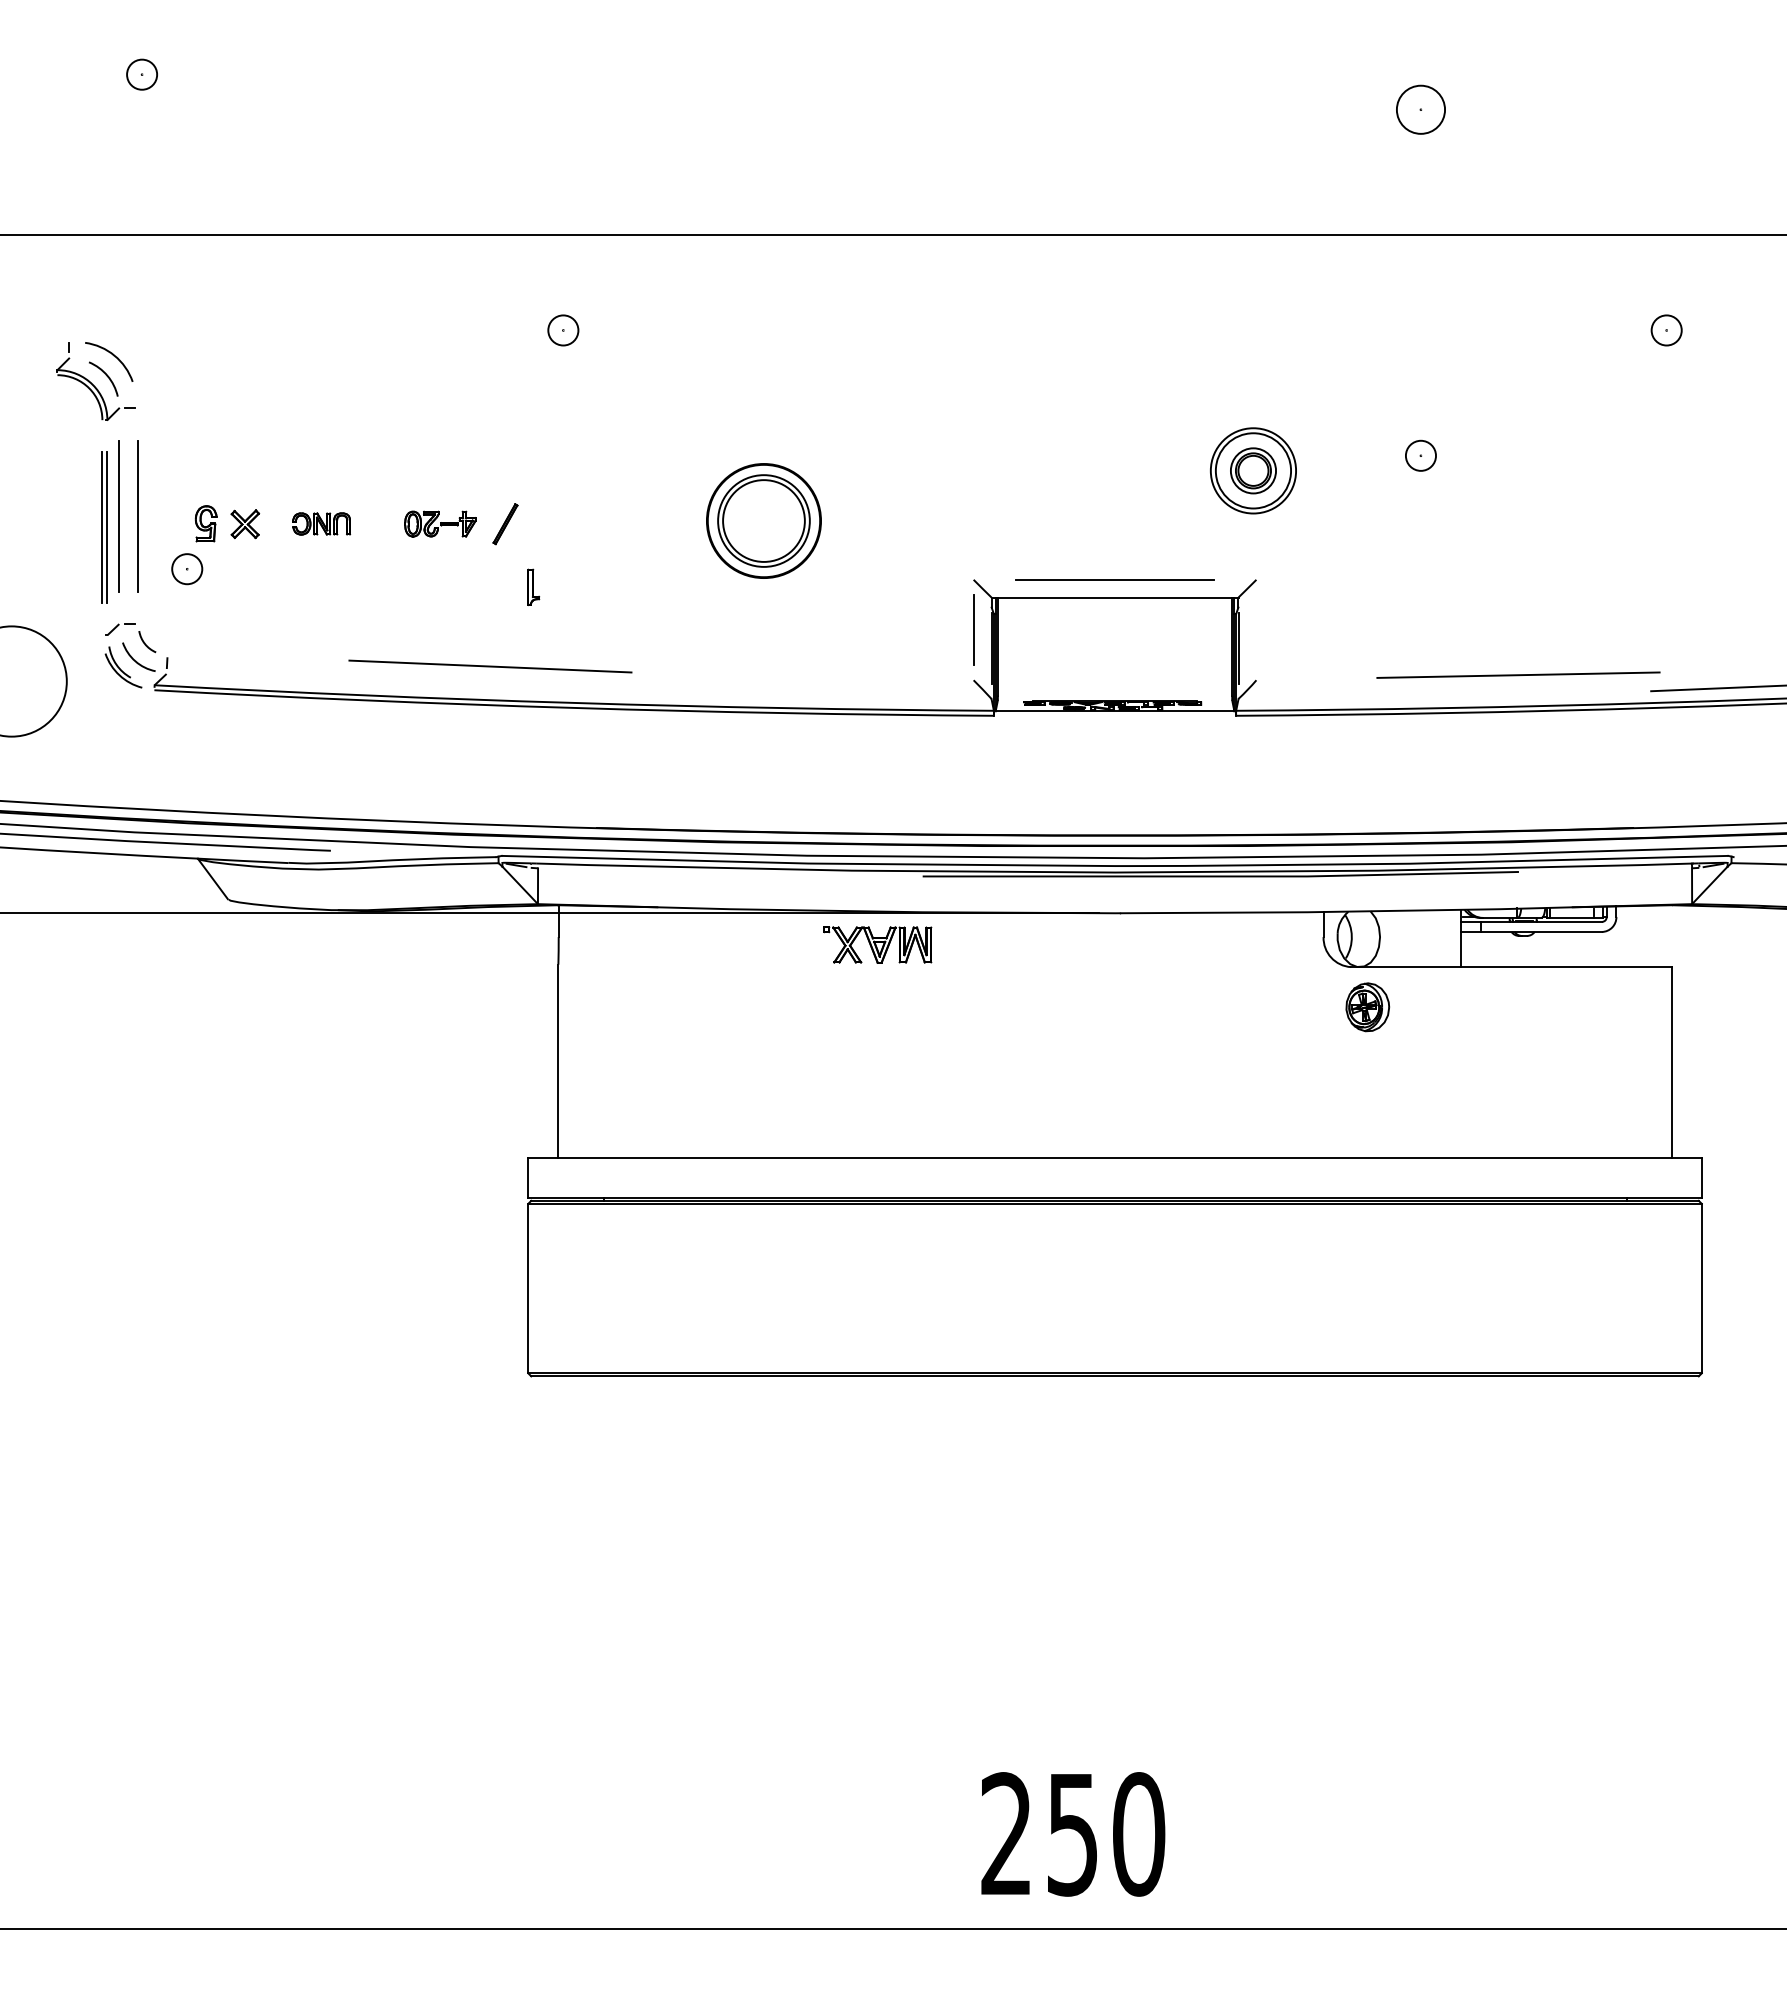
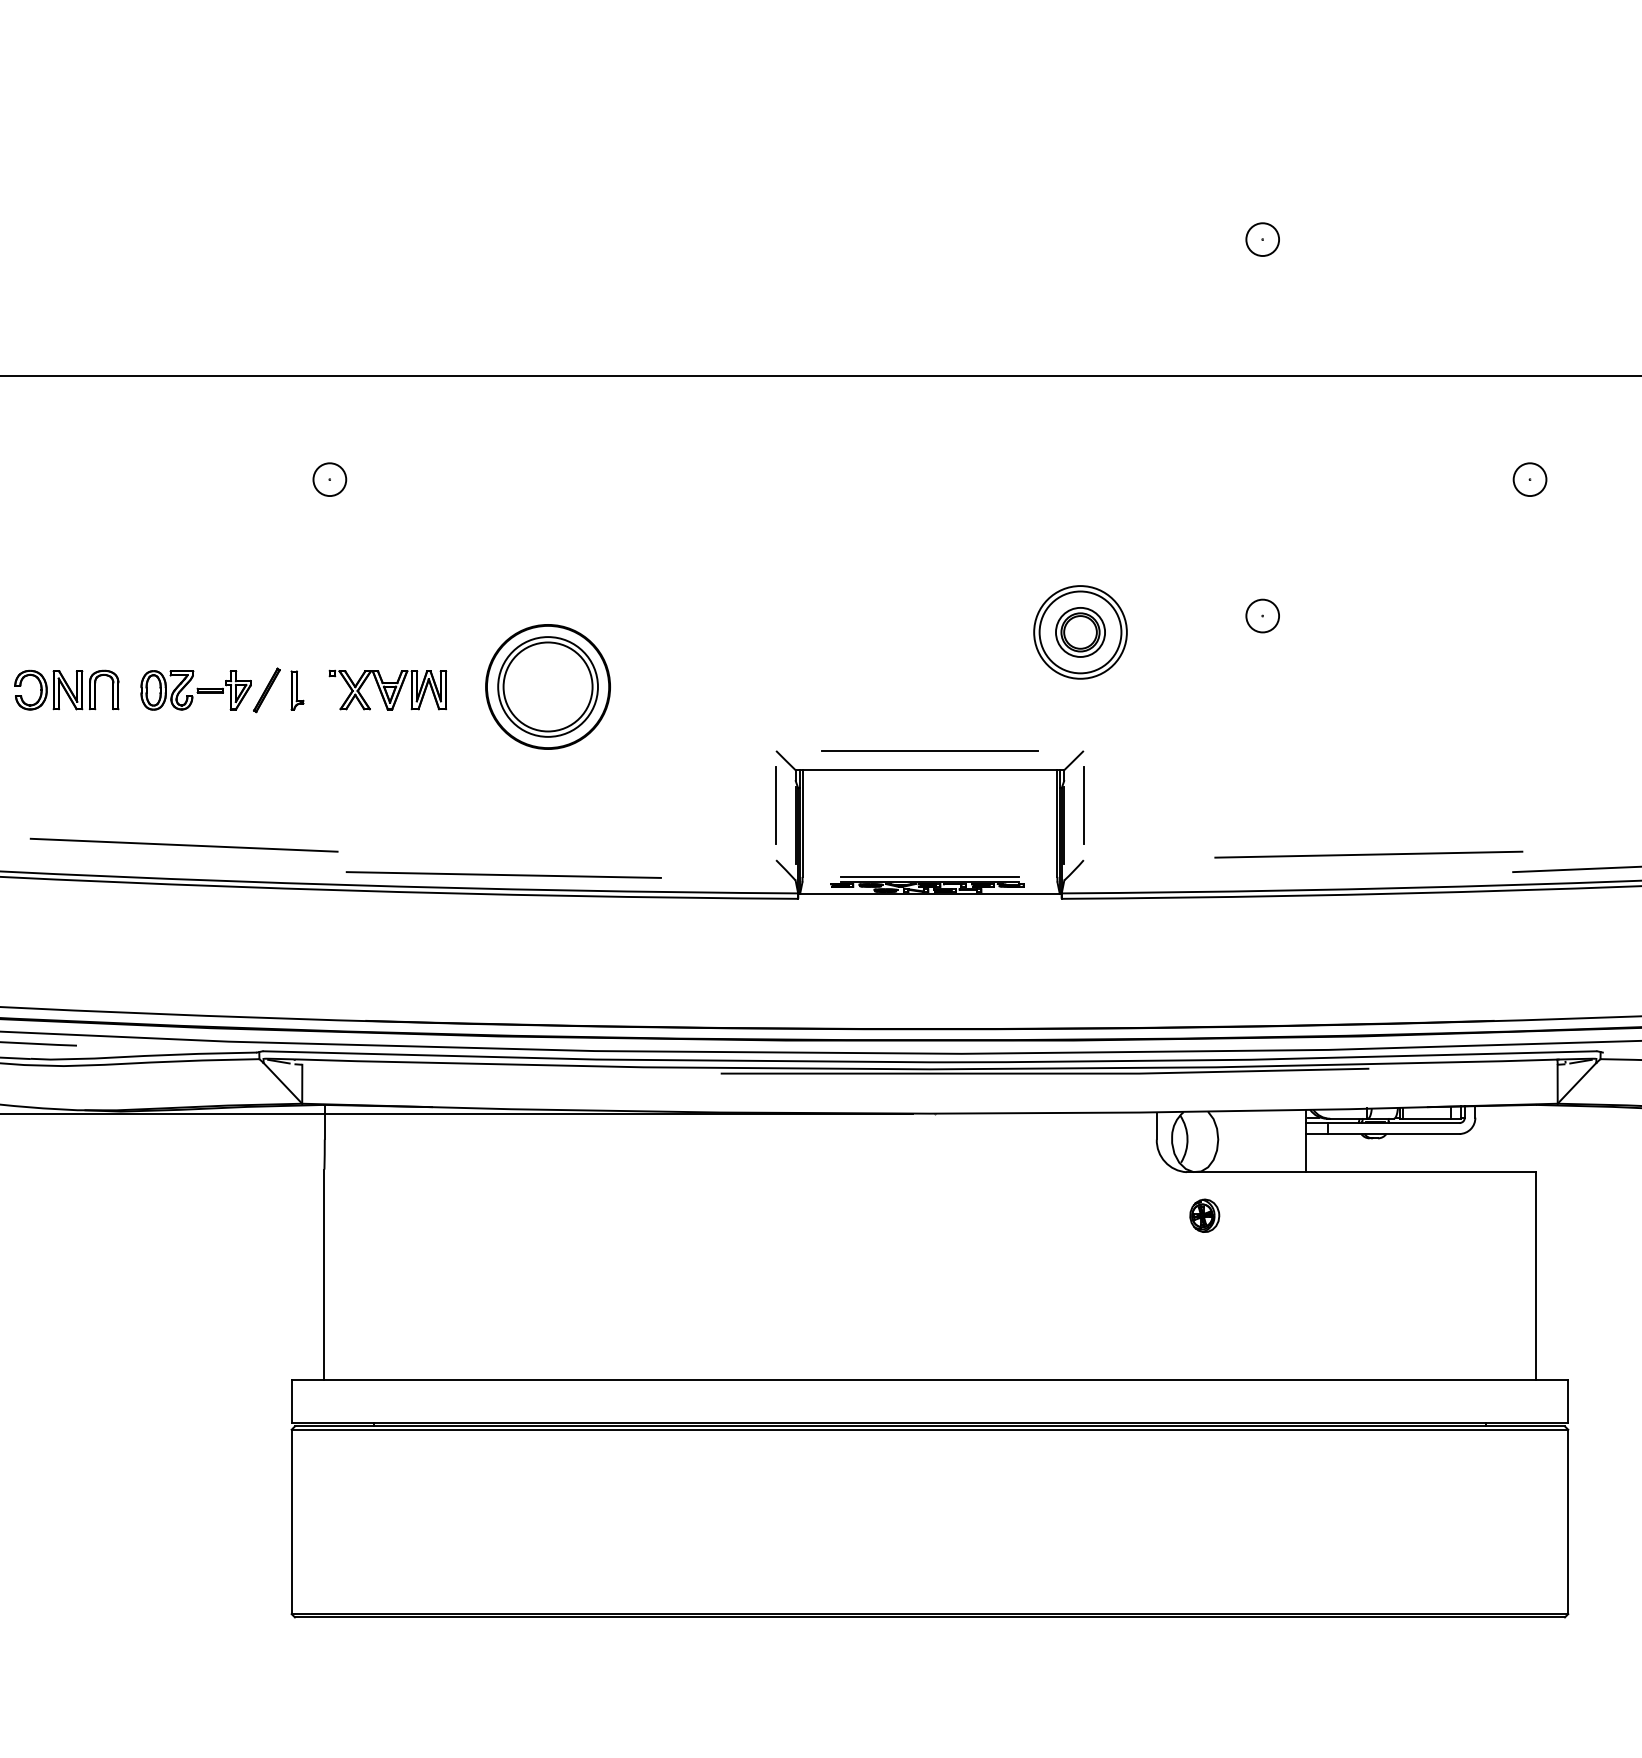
circle: (1420, 109) -> (1262, 239), size x0.62
part: (321, 523) -> (66, 689), size x1.67
part: (440, 523) -> (196, 689), size x1.43
part: (533, 586) -> (297, 689), moved
line: (1256, 629) -> (1083, 804), added
line: (490, 666) -> (184, 845), moved
line: (722, 693) -> (502, 874), added
line: (1115, 695) -> (930, 876), added
part: (877, 944) -> (387, 689), moved
part: (1367, 1006) -> (1204, 1215), size x0.62

